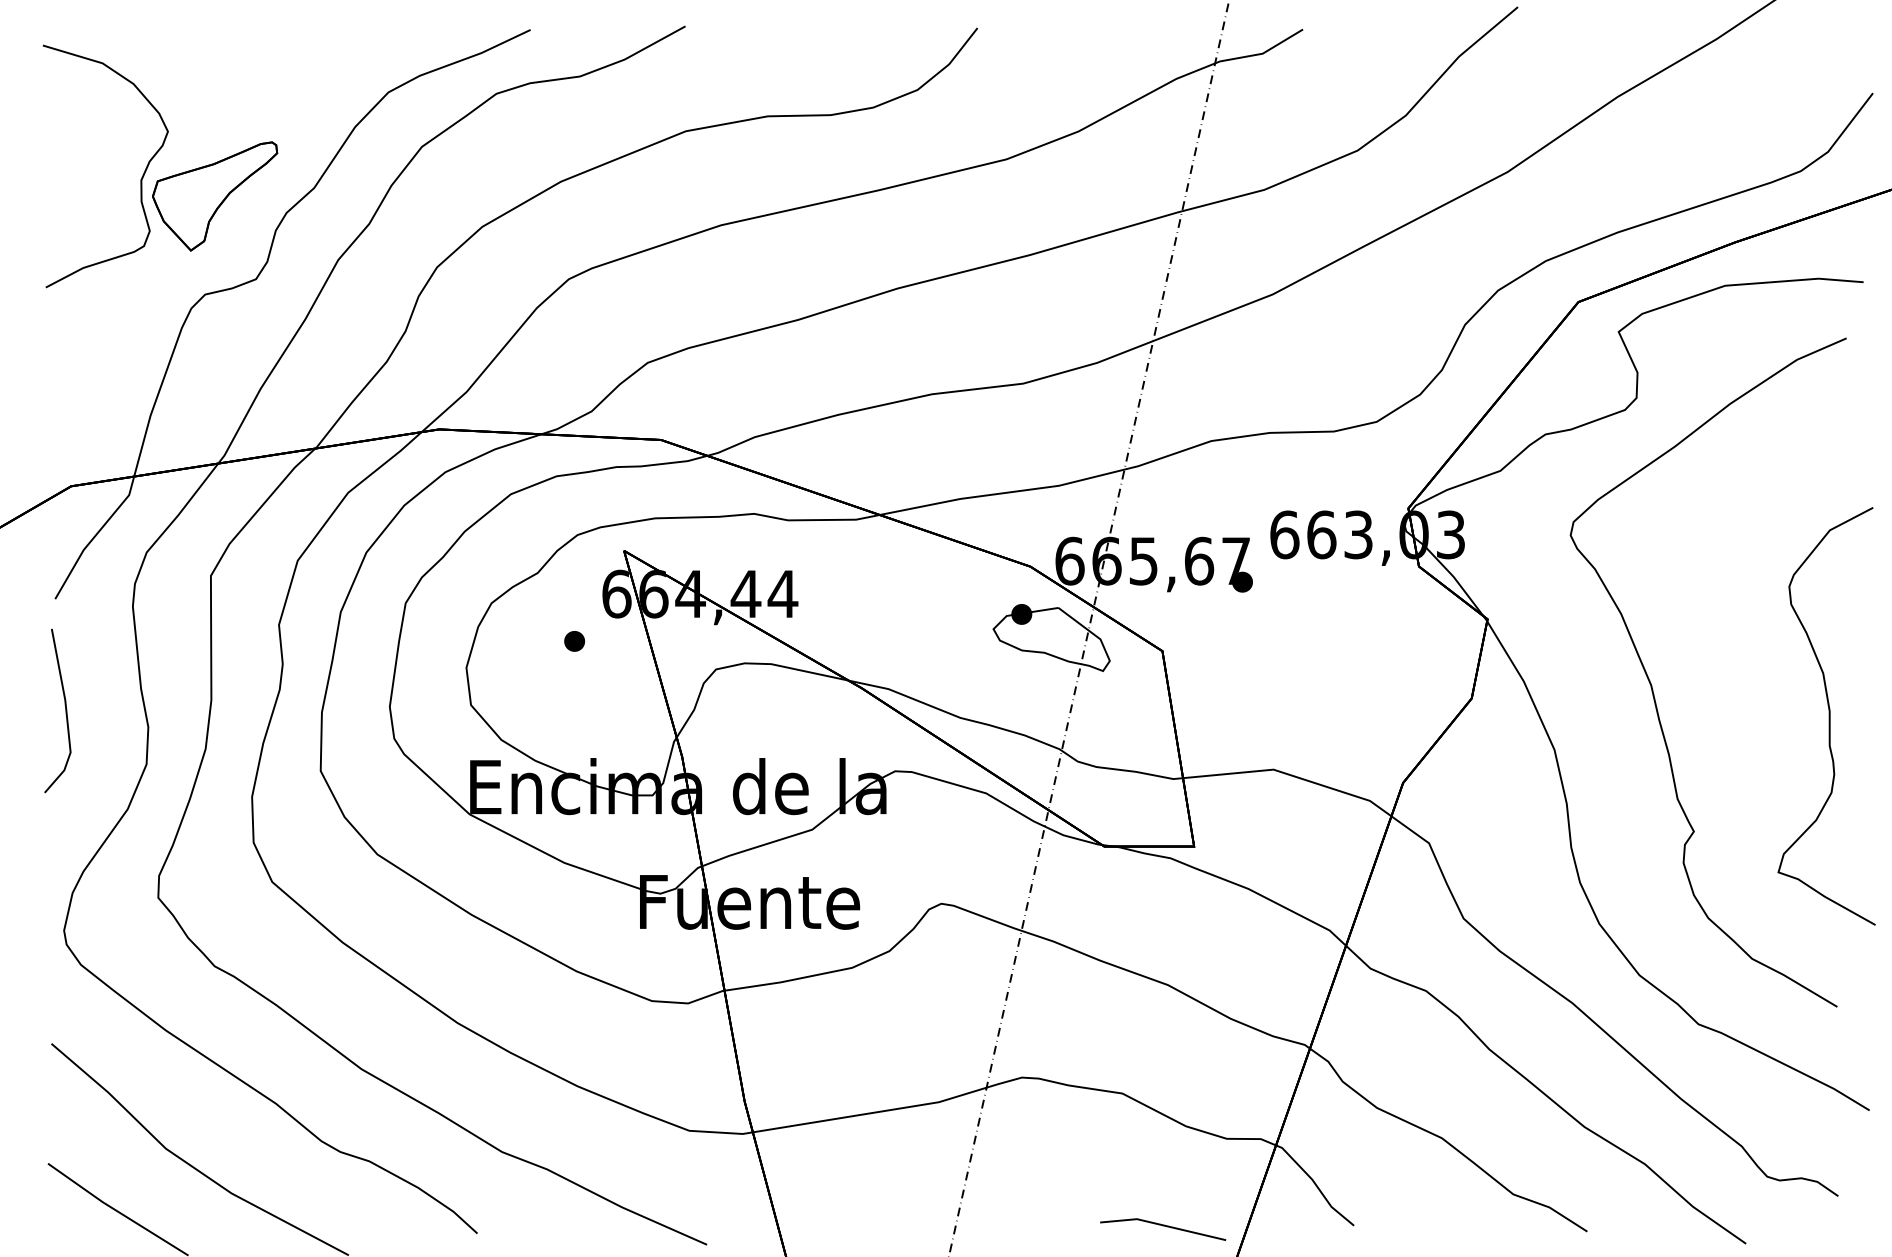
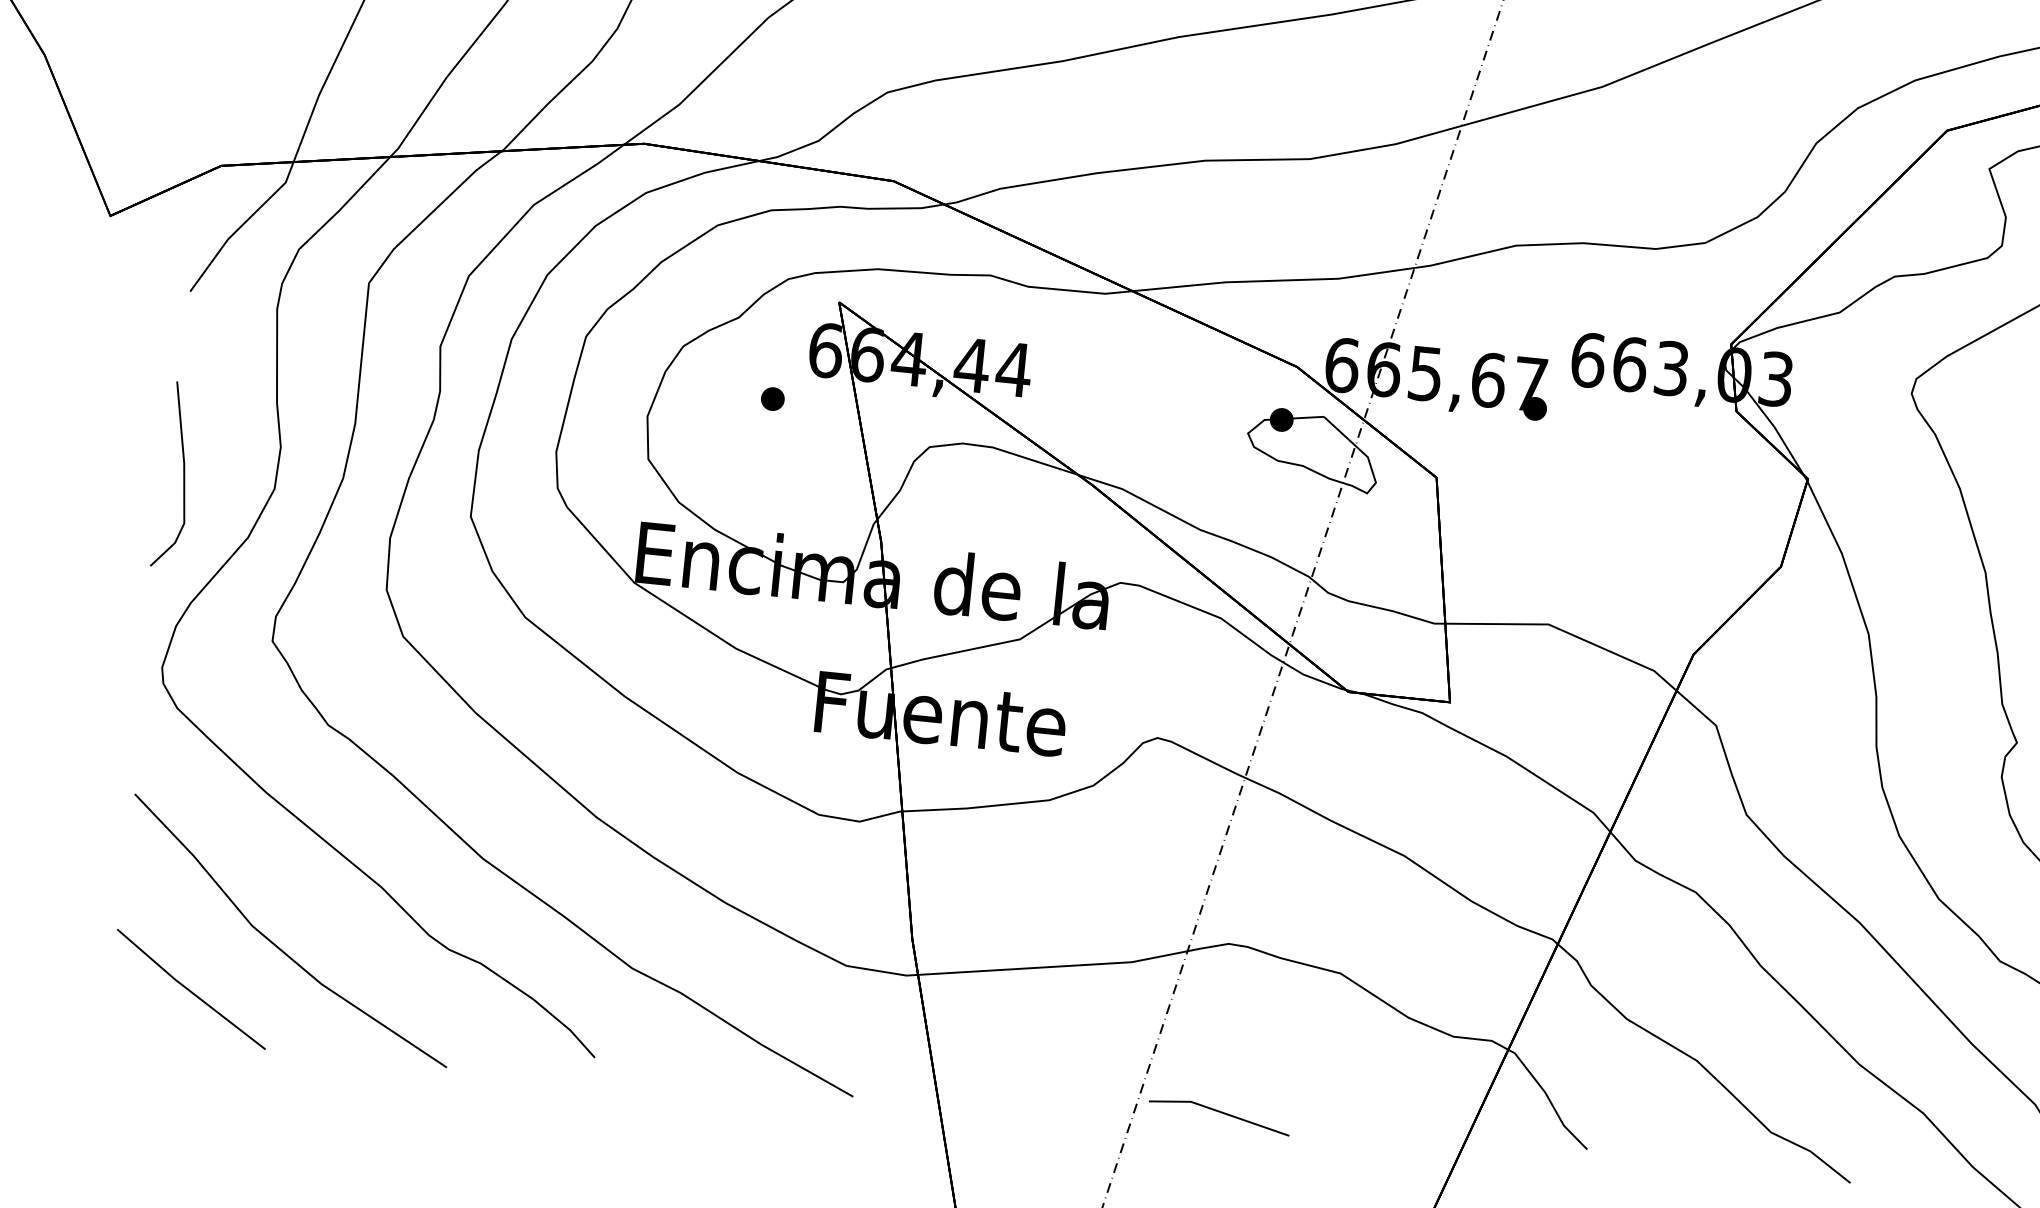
line: (65, 710) -> (183, 475), moved
line: (1163, 1226) -> (1220, 1113), moved

